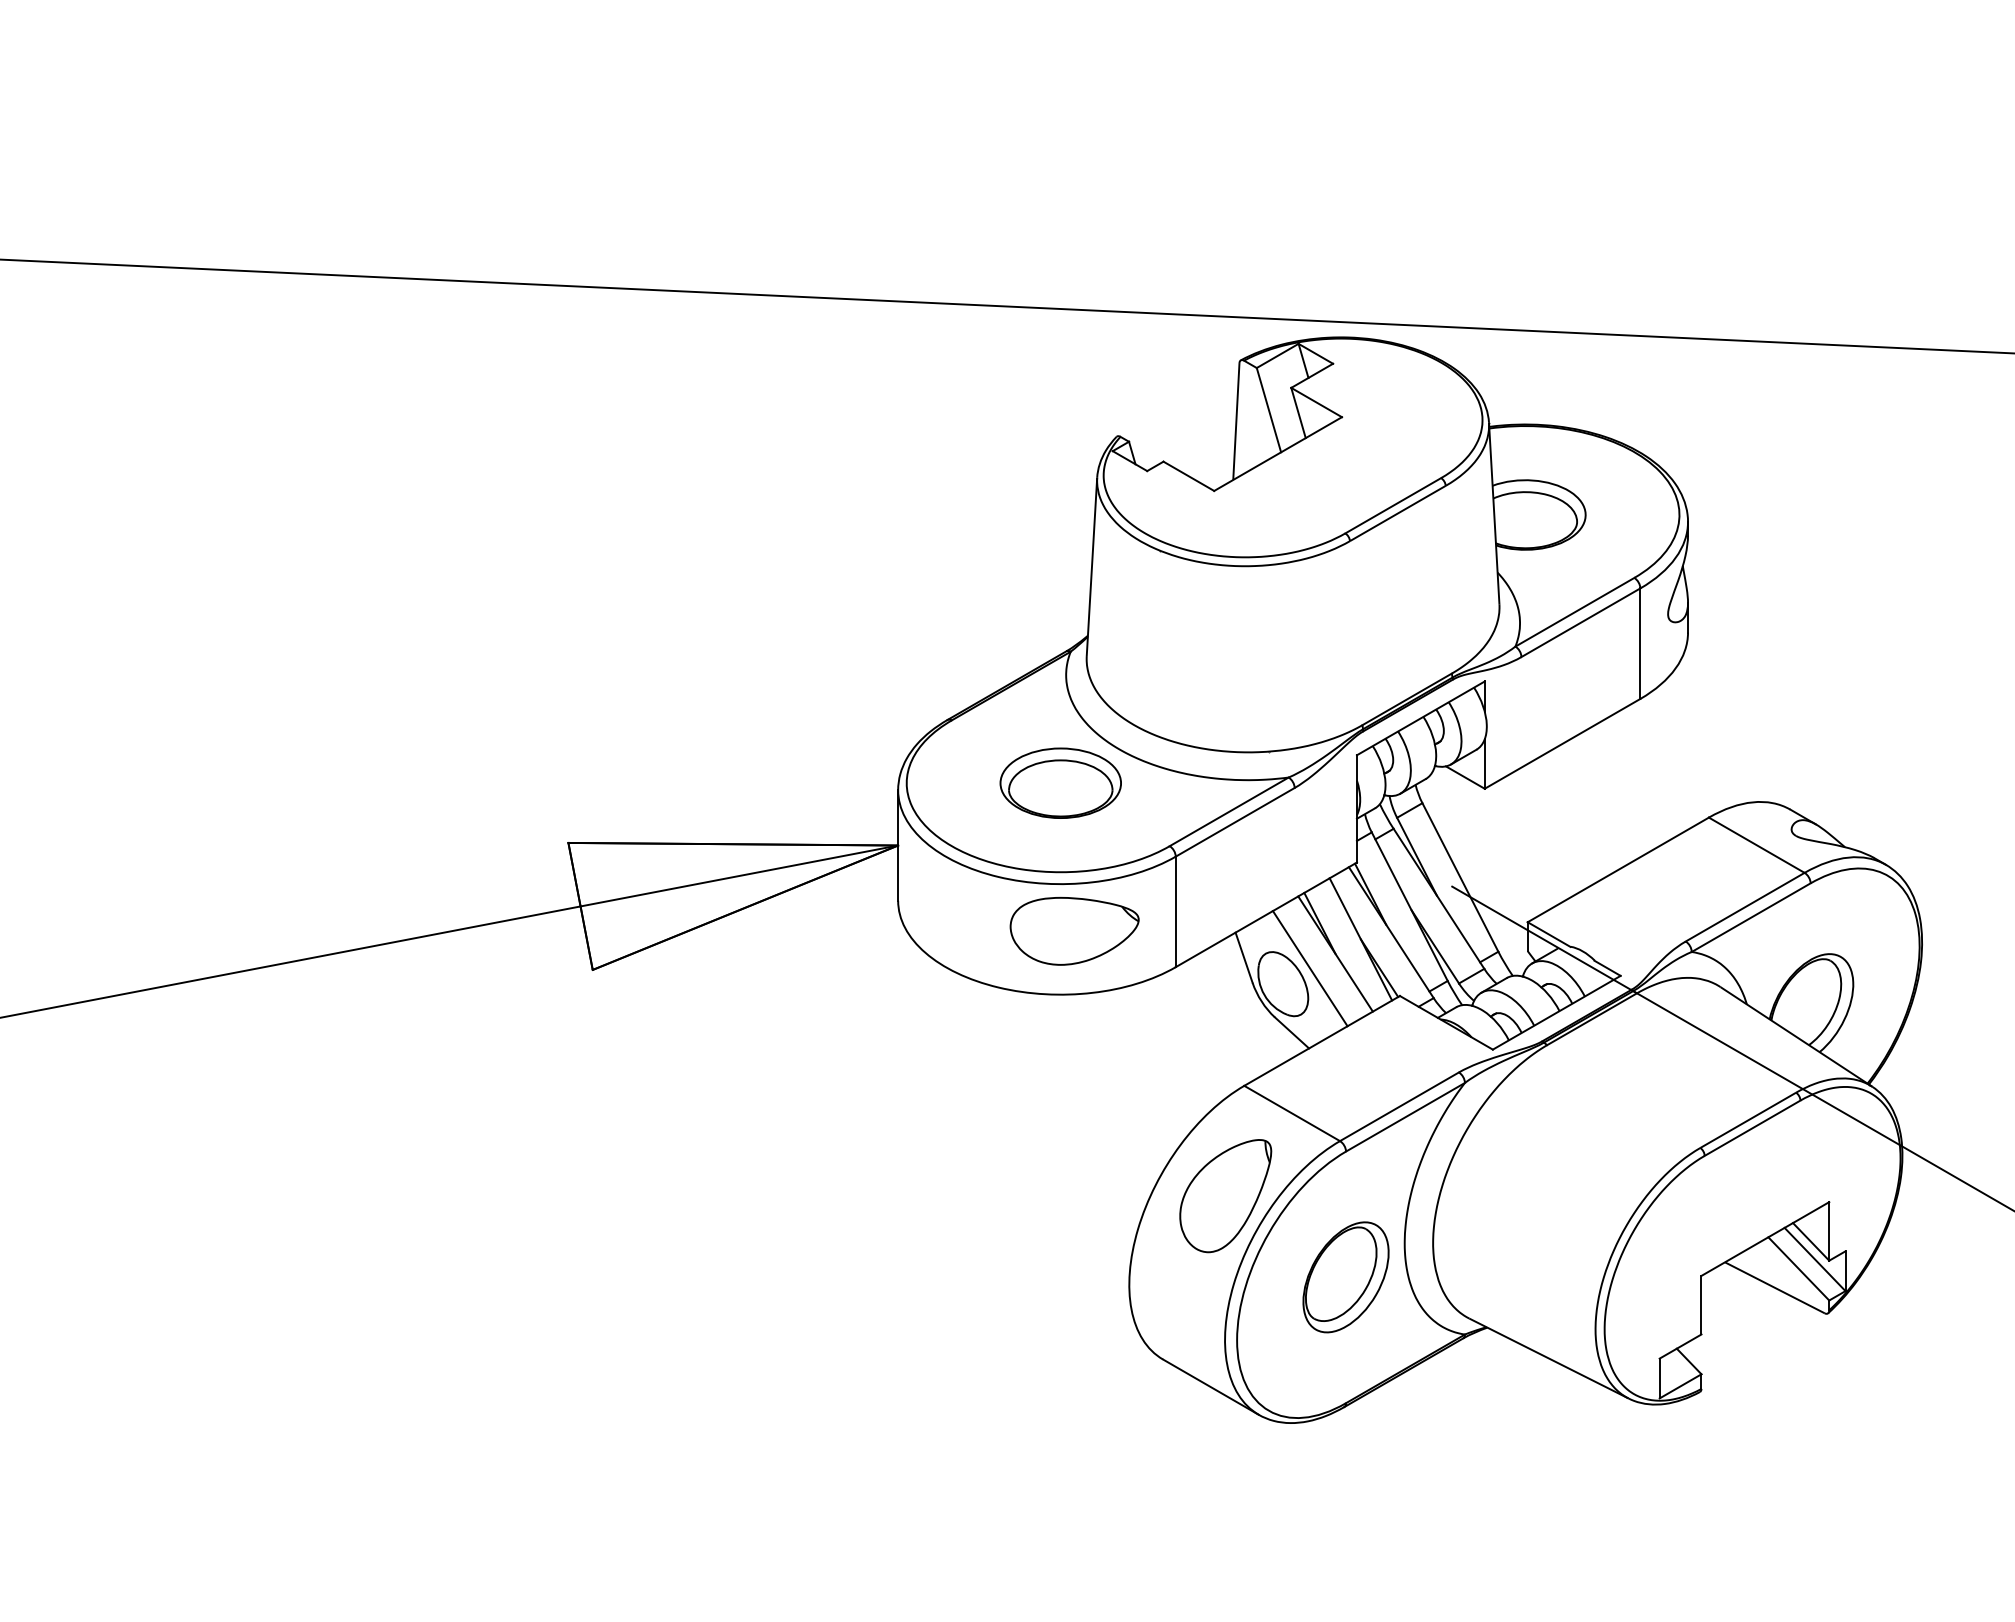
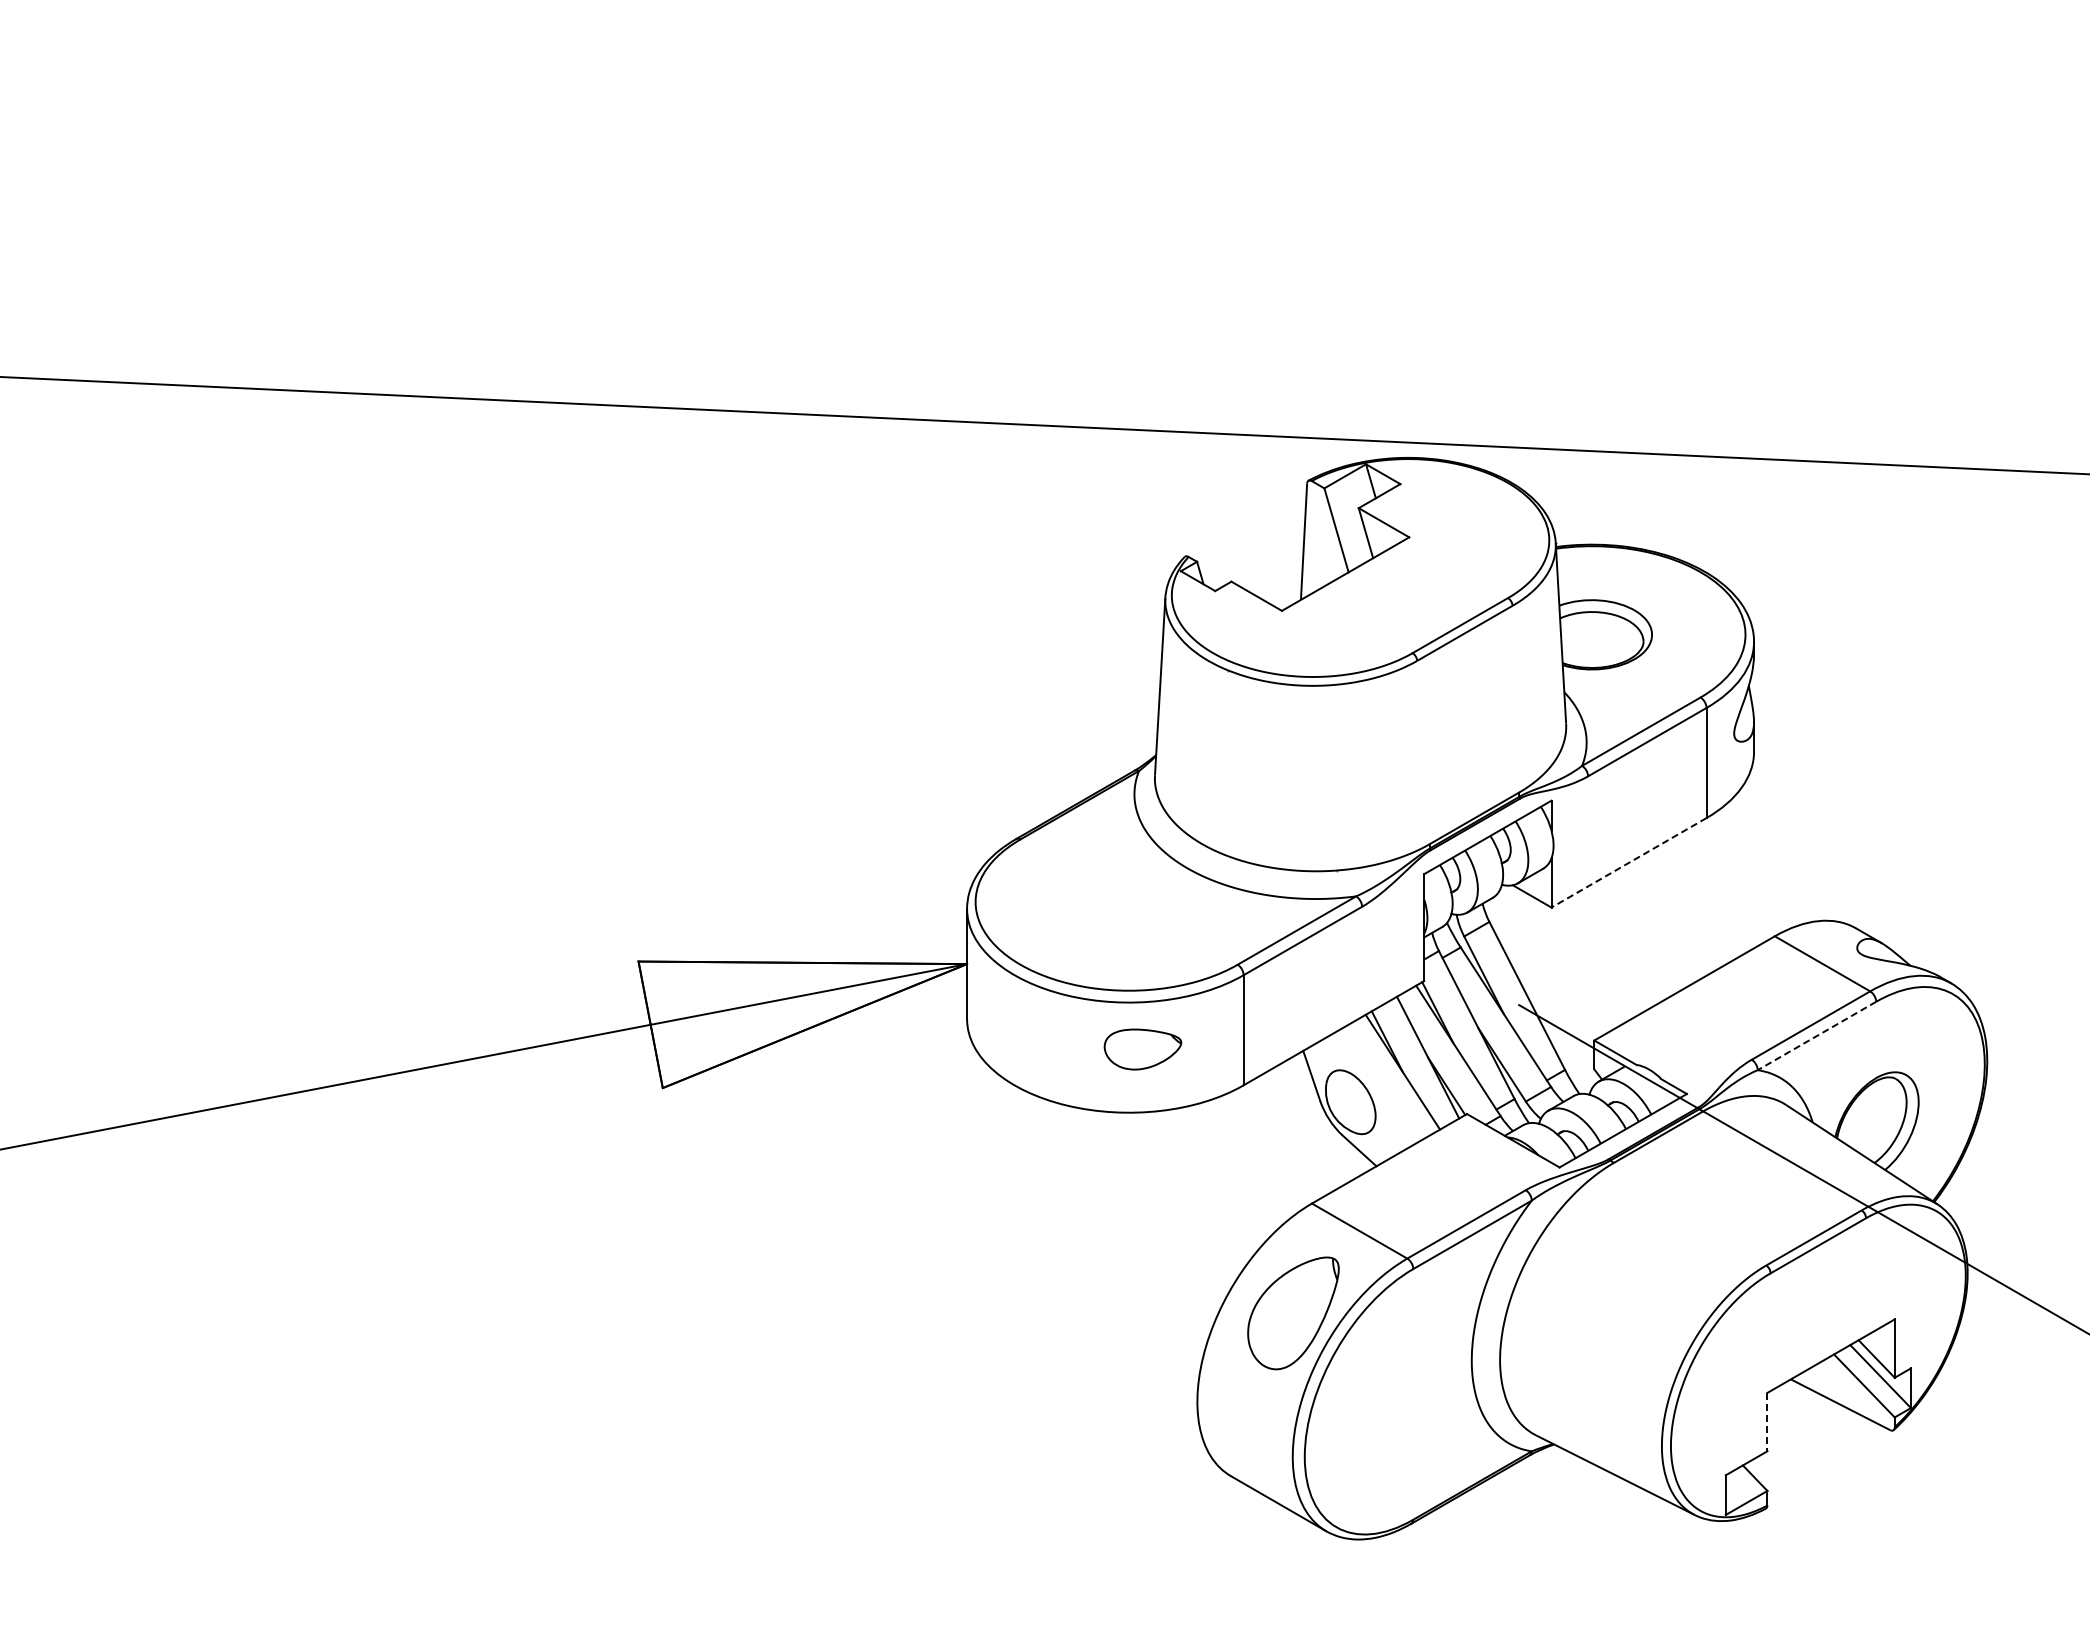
line: (1563, 743) -> (1629, 862), solid -> dashed
part: (1061, 782) -> (1129, 901), removed
line: (1750, 918) -> (1816, 1036), solid -> dashed
part: (1074, 931) -> (1142, 1049), size x0.6
line: (1310, 968) -> (1377, 1086), removed
part: (1346, 1277) -> (1413, 1394), removed
line: (1701, 1305) -> (1767, 1422), solid -> dashed

